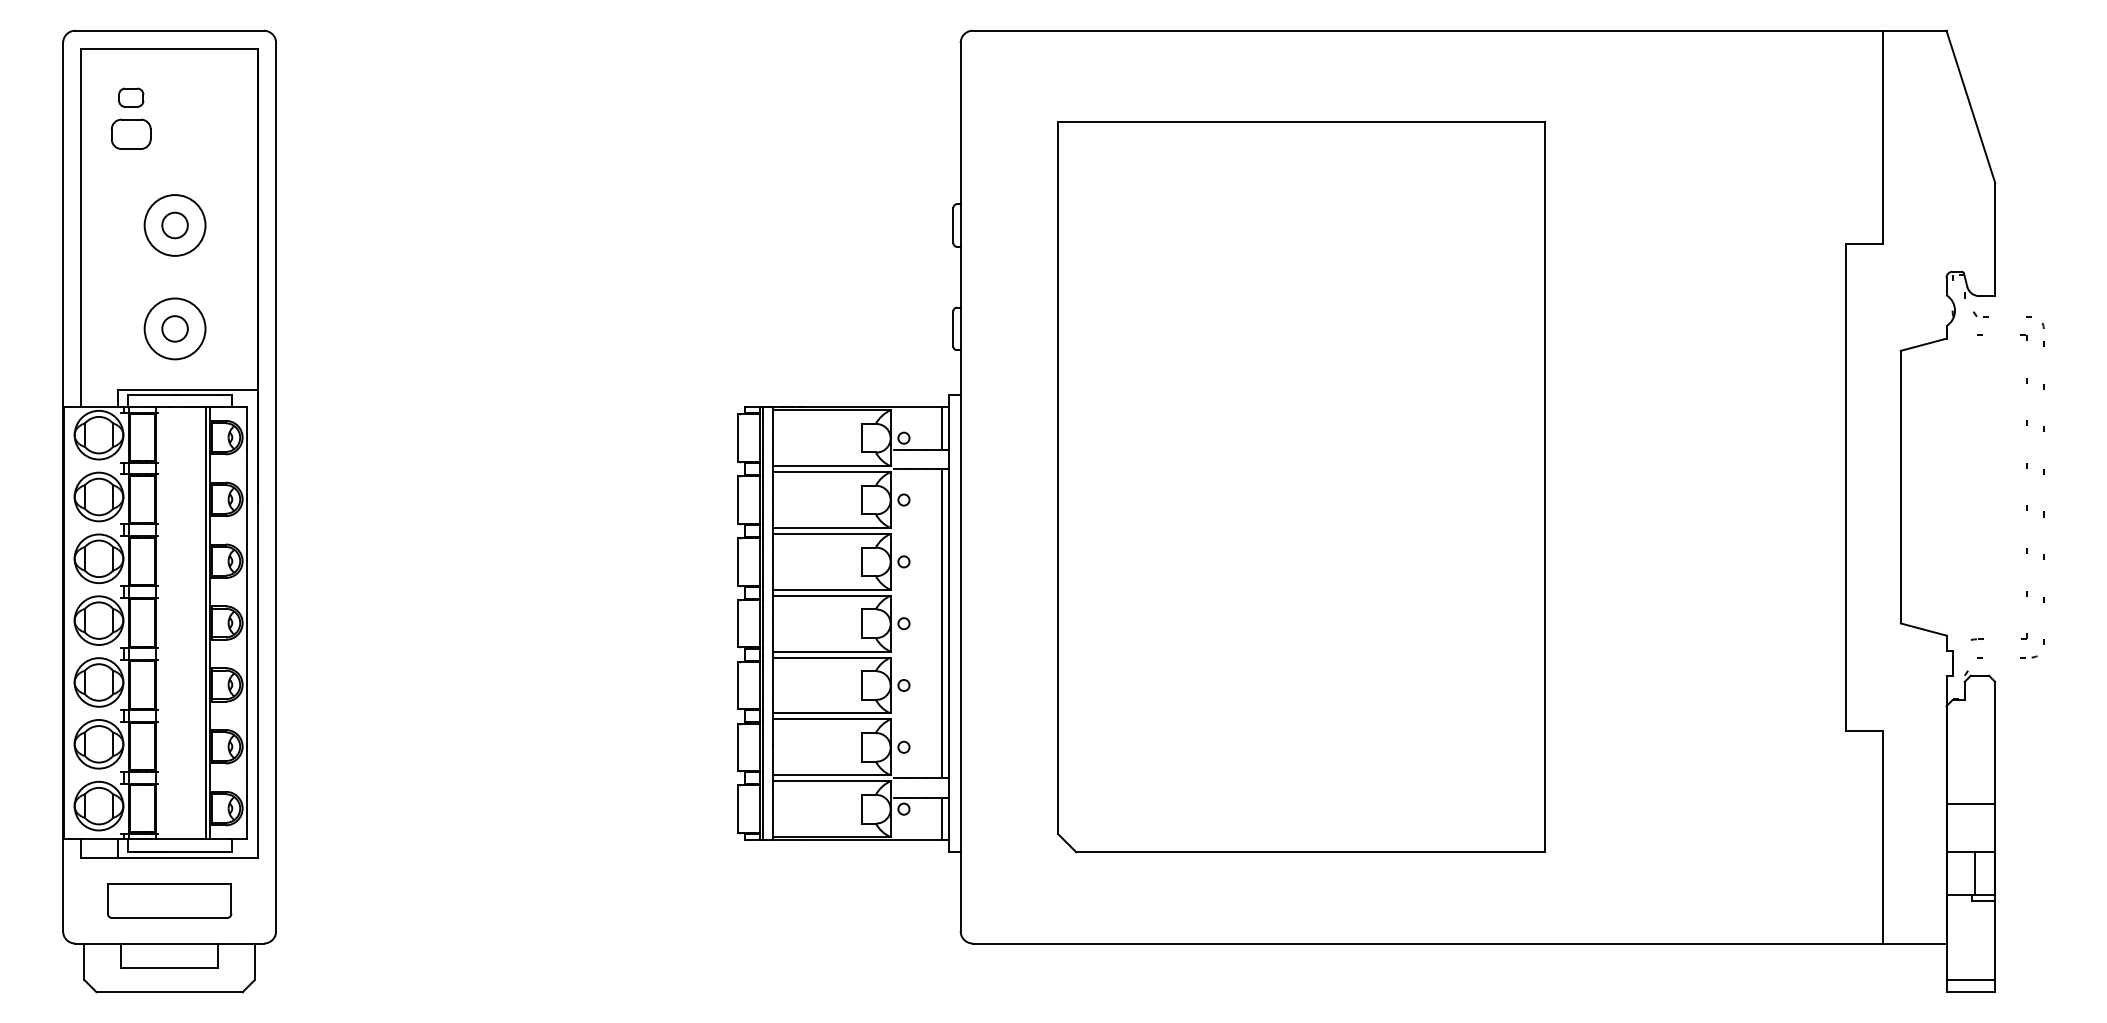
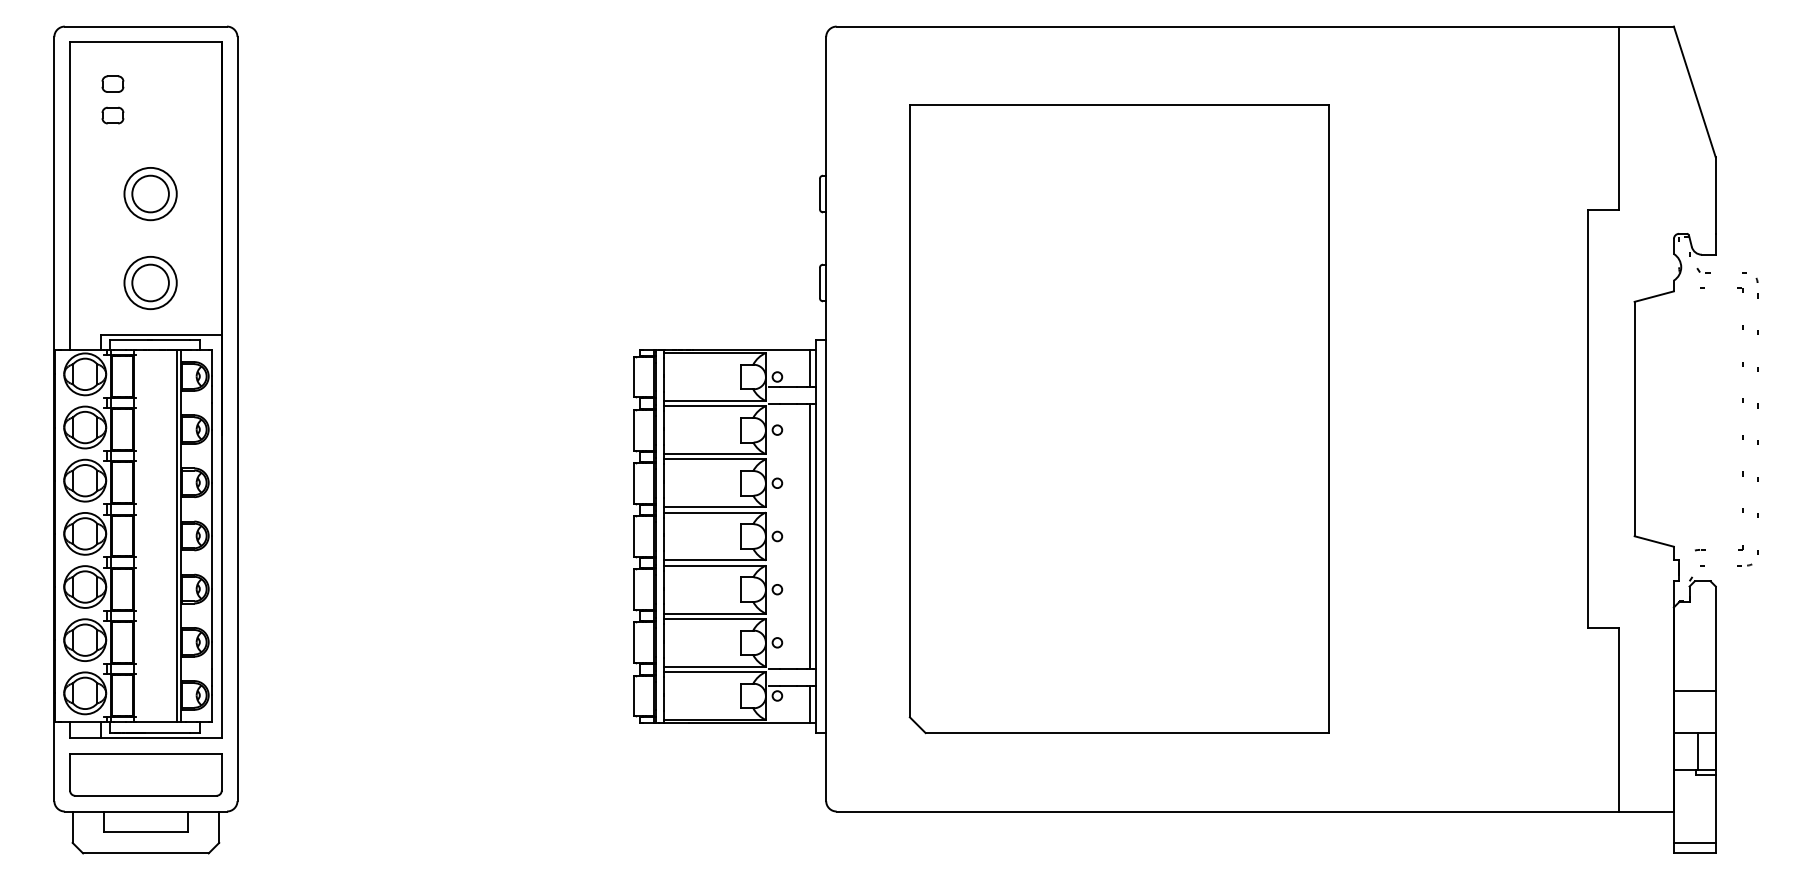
part: (130, 134) -> (112, 115), size x0.62
circle: (174, 224) -> (150, 193), size x1.67
circle: (174, 328) -> (150, 282), size x1.67
part: (169, 900) -> (145, 774), size x1.43

